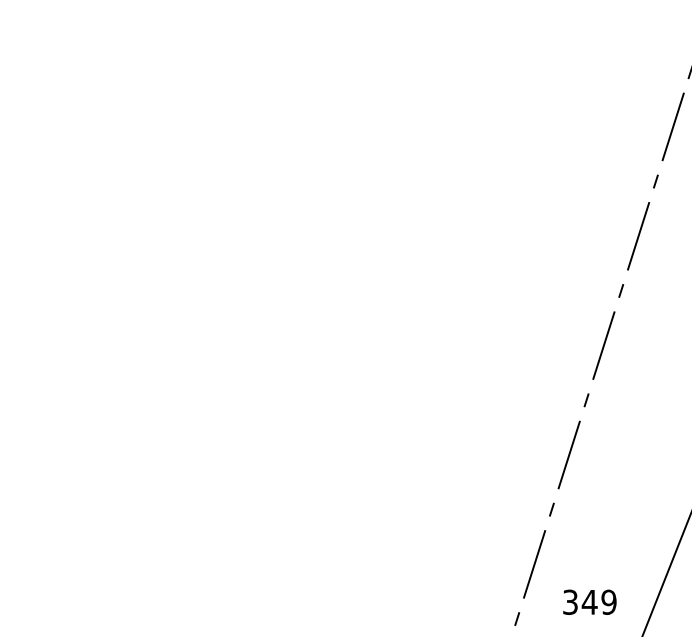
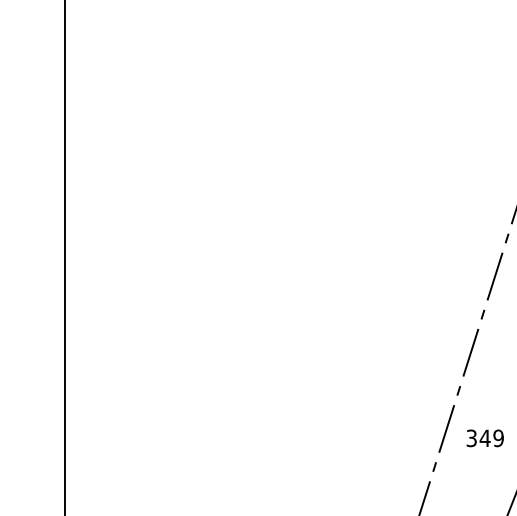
text: (588, 602) -> (484, 438), moved

